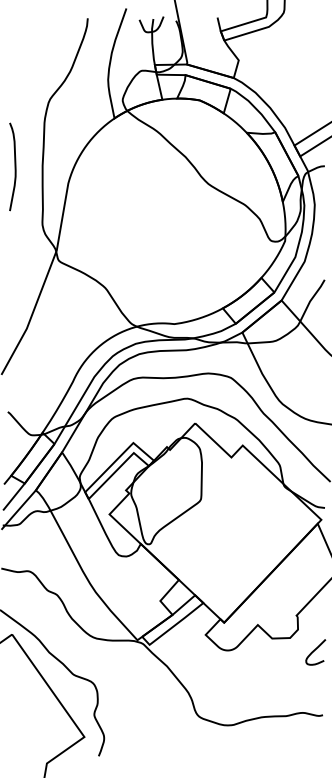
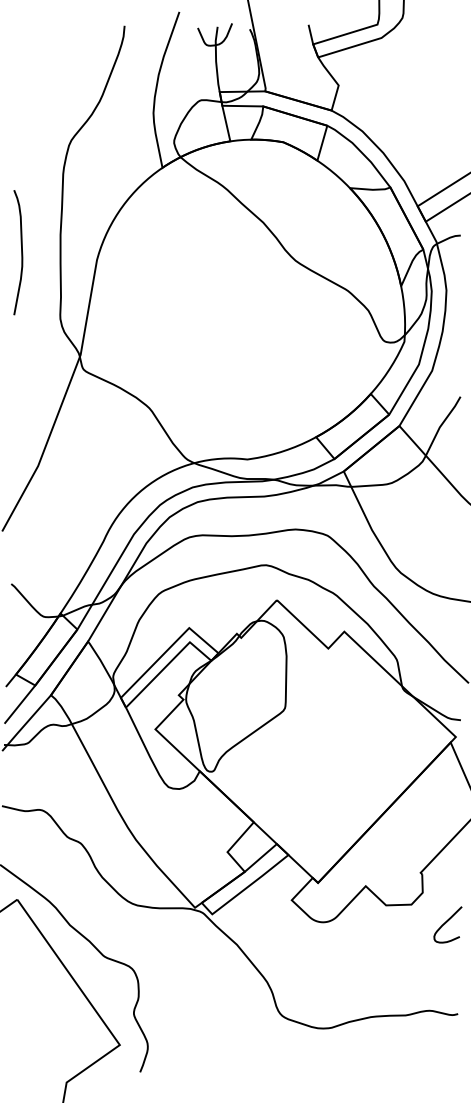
curve: (15, 166) -> (21, 252), moved

